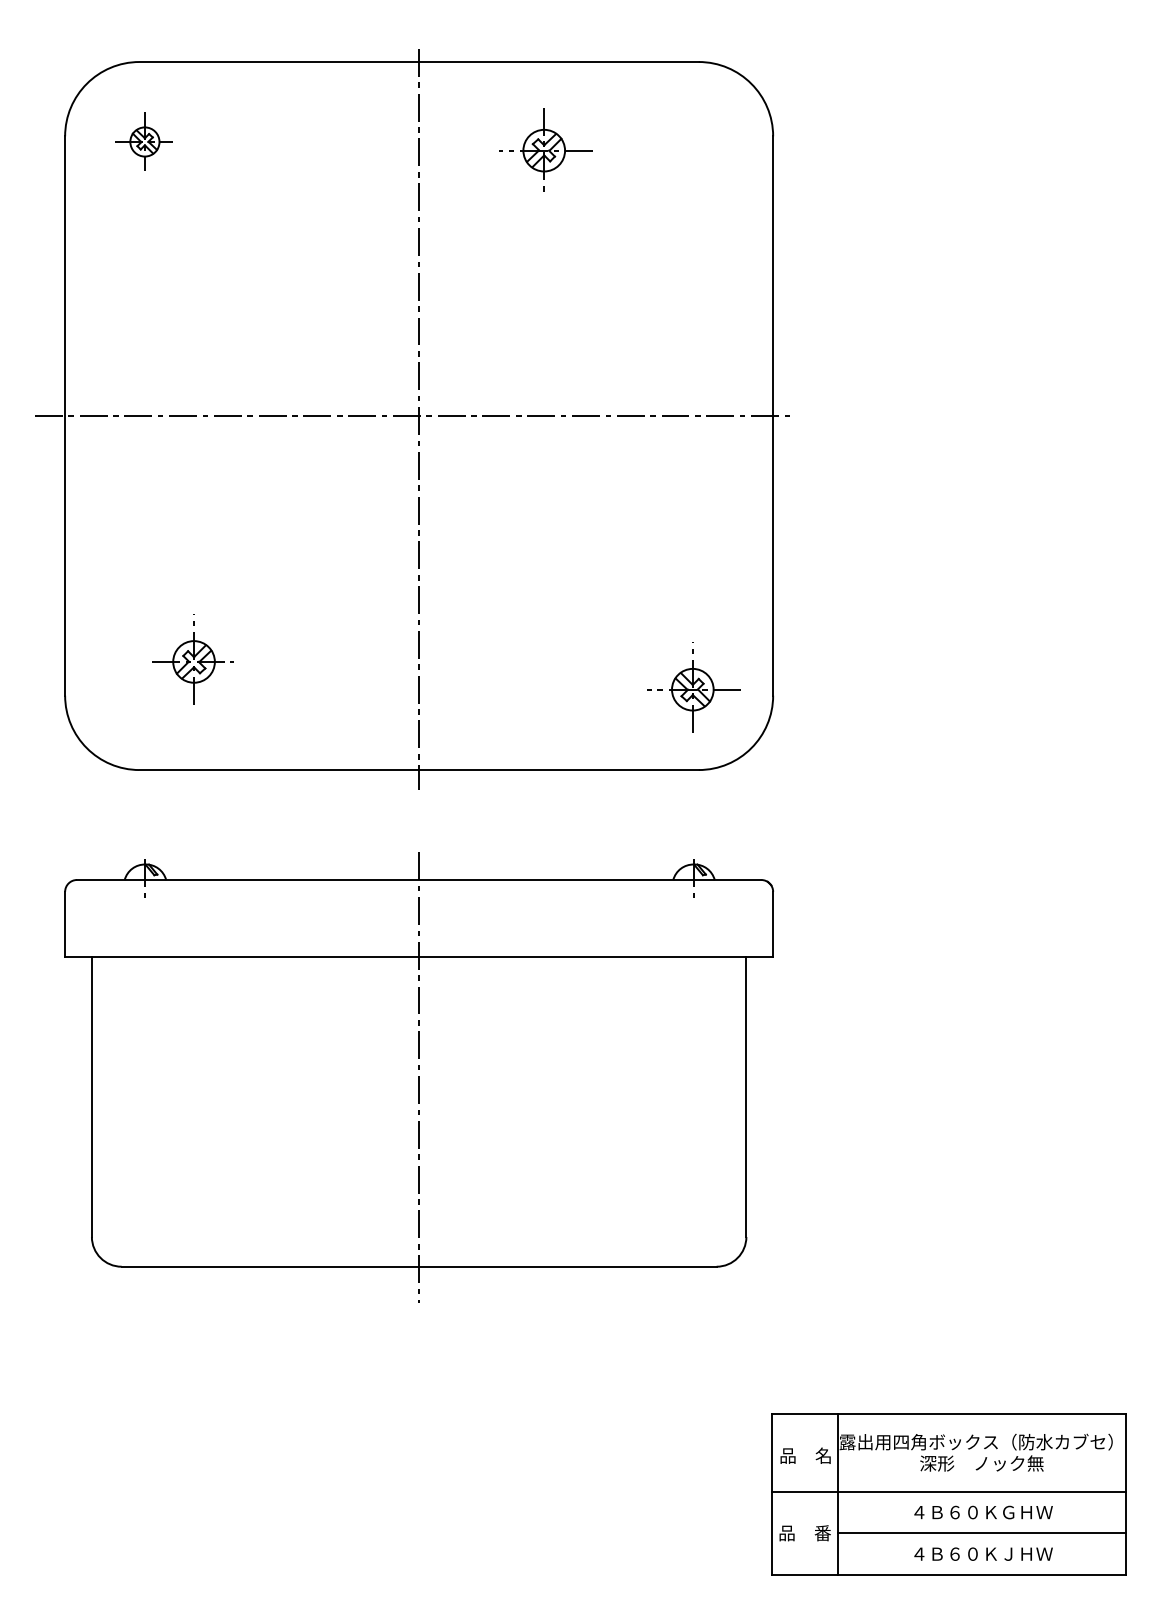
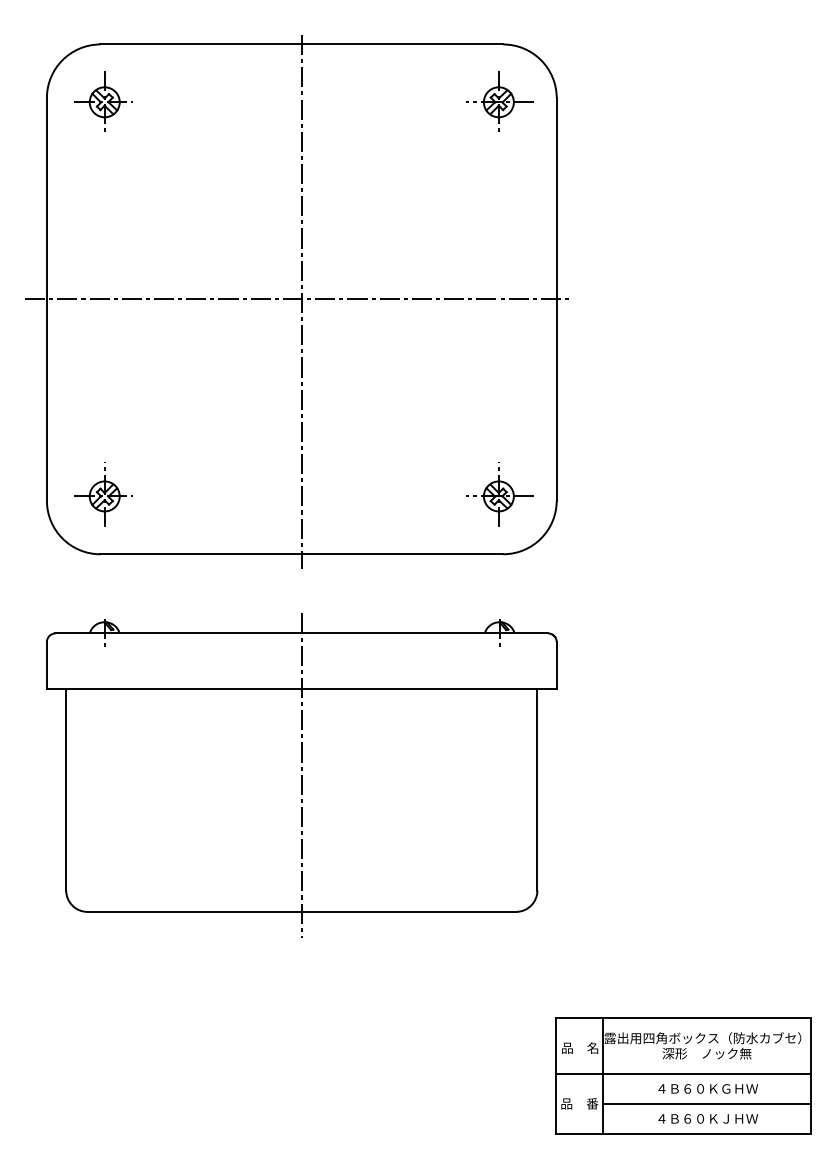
part: (143, 141) -> (103, 101), size x1.43
part: (545, 149) -> (499, 101), moved
part: (192, 659) -> (103, 494), moved

